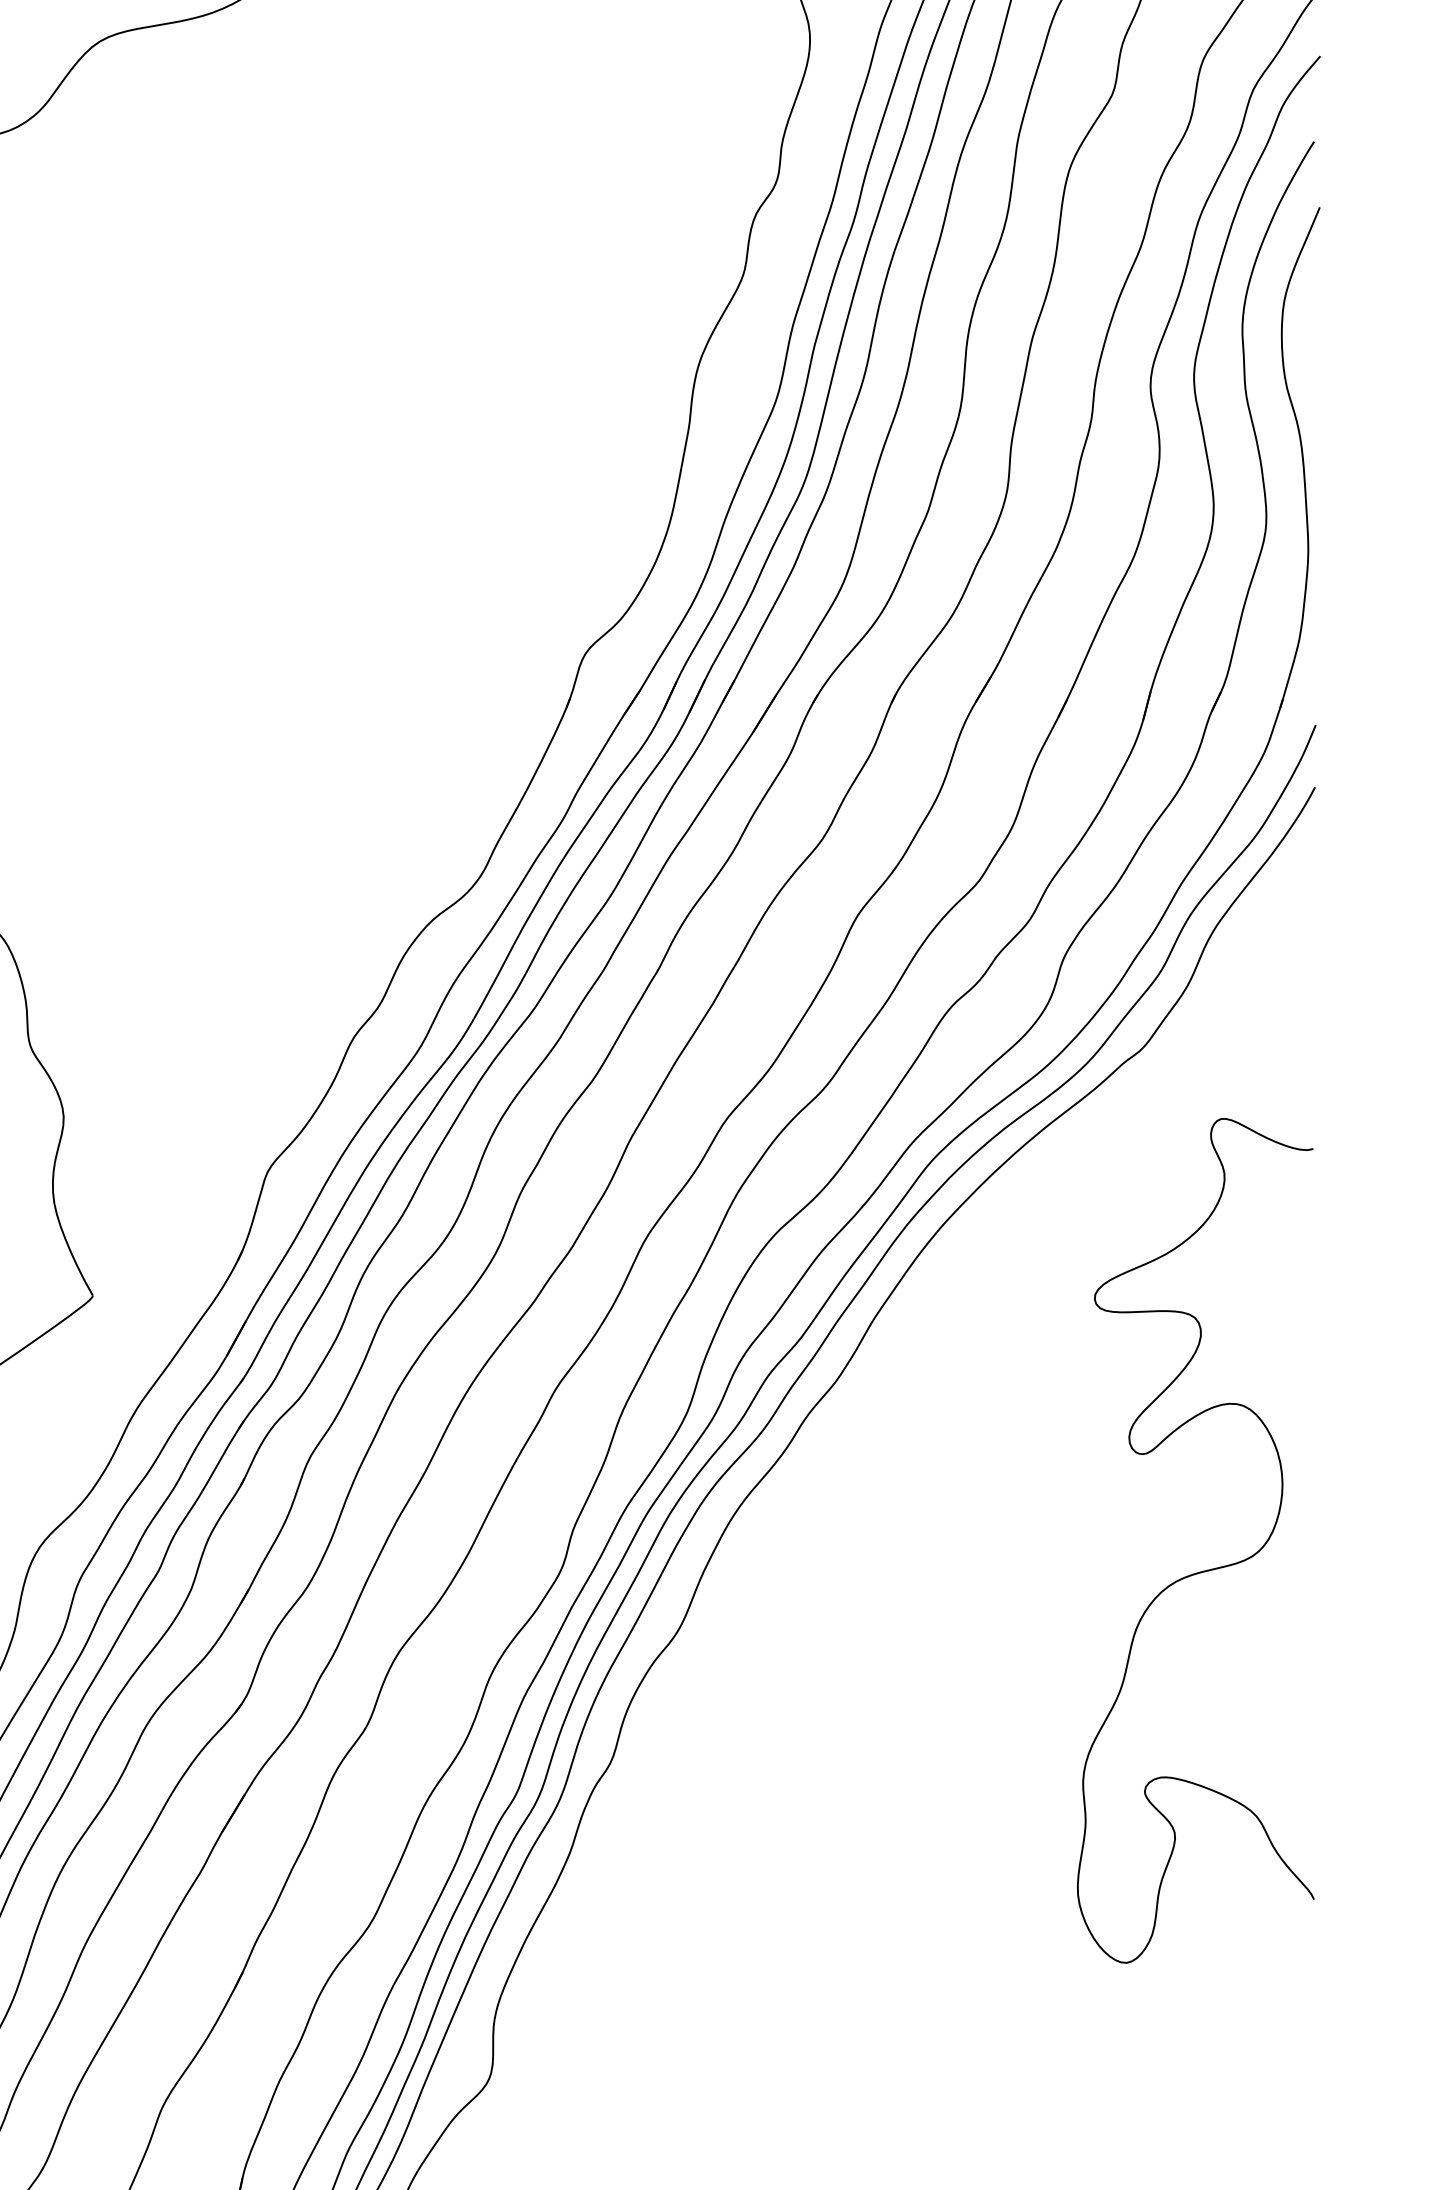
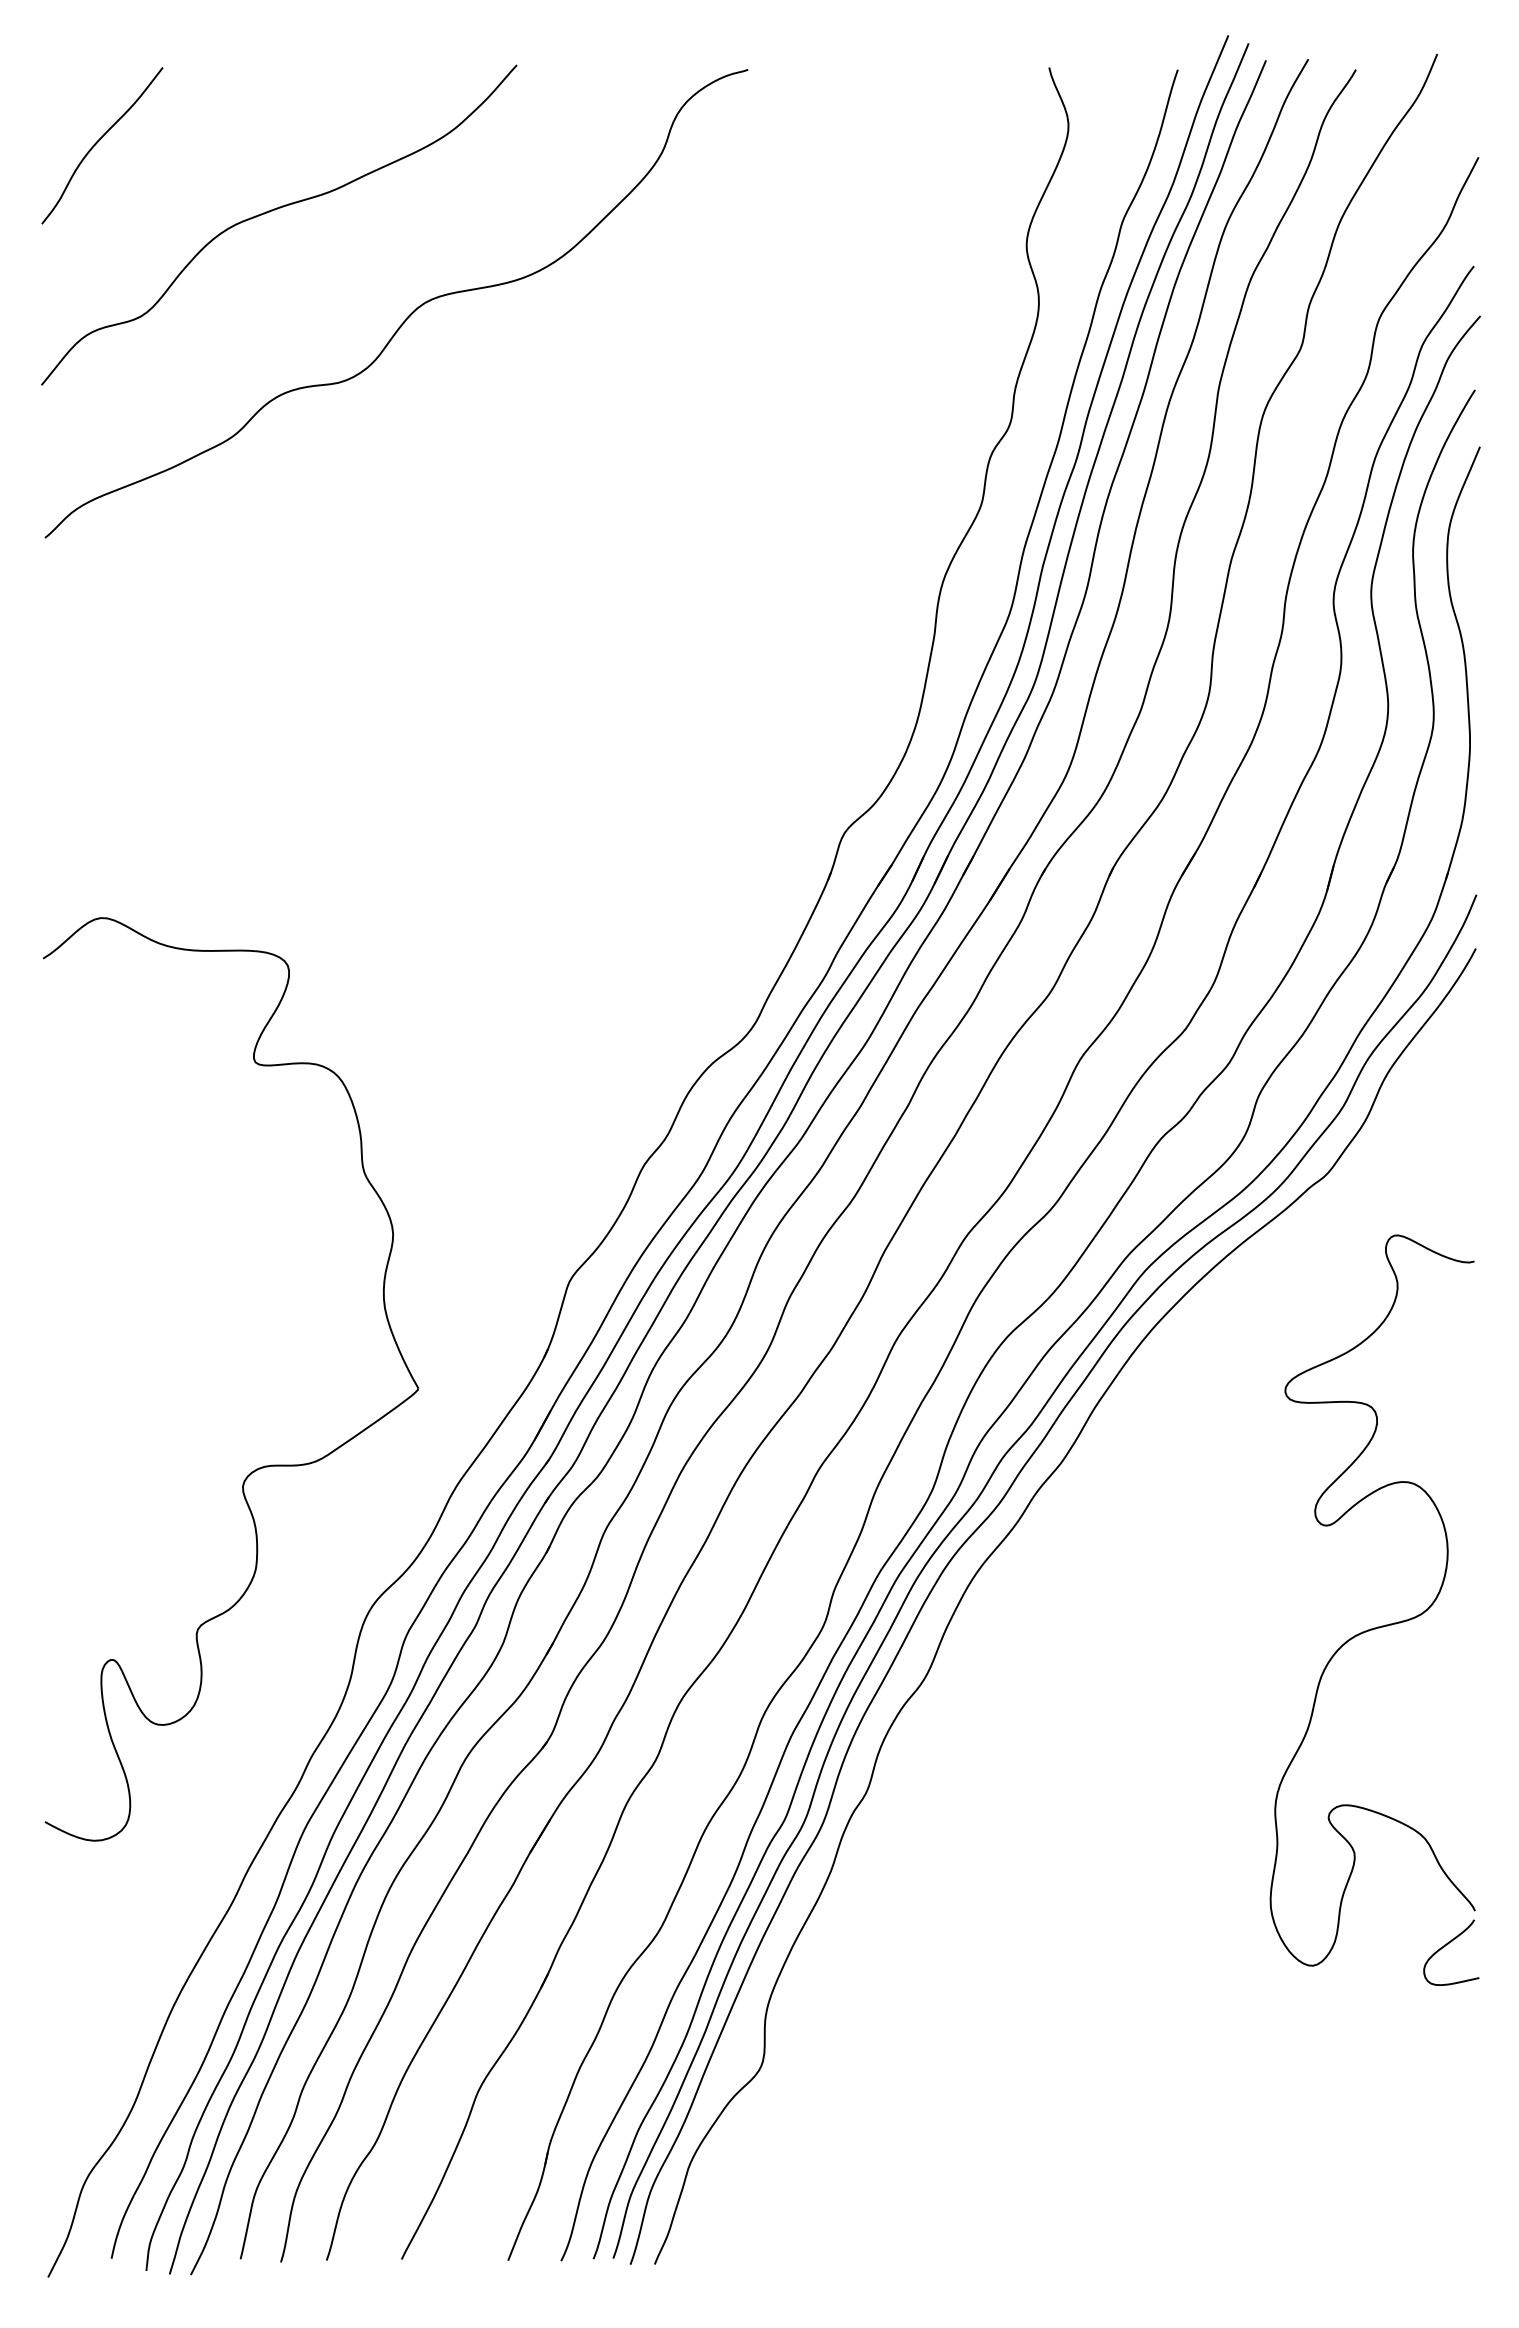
curve: (1279, 1940) -> (1445, 1946), added

